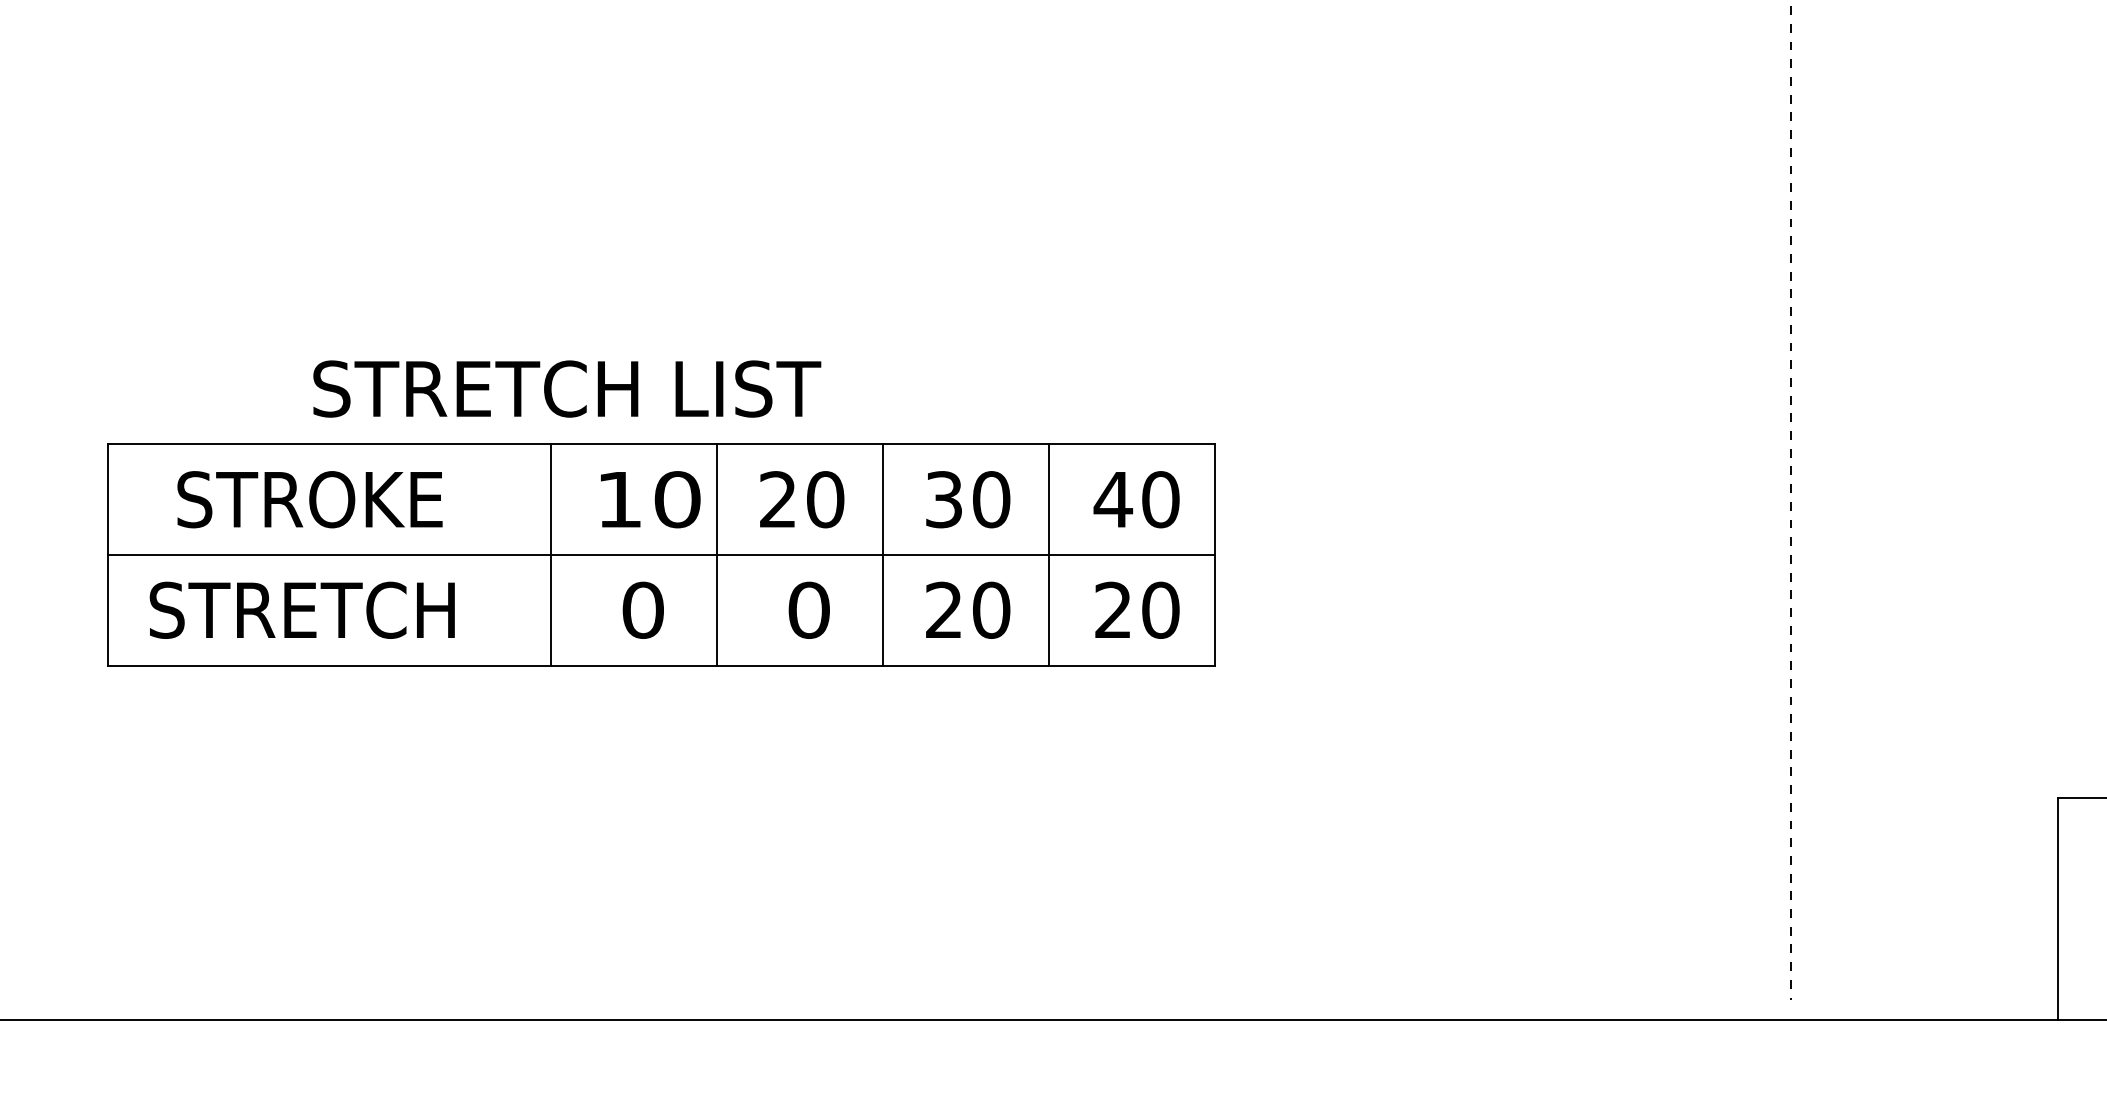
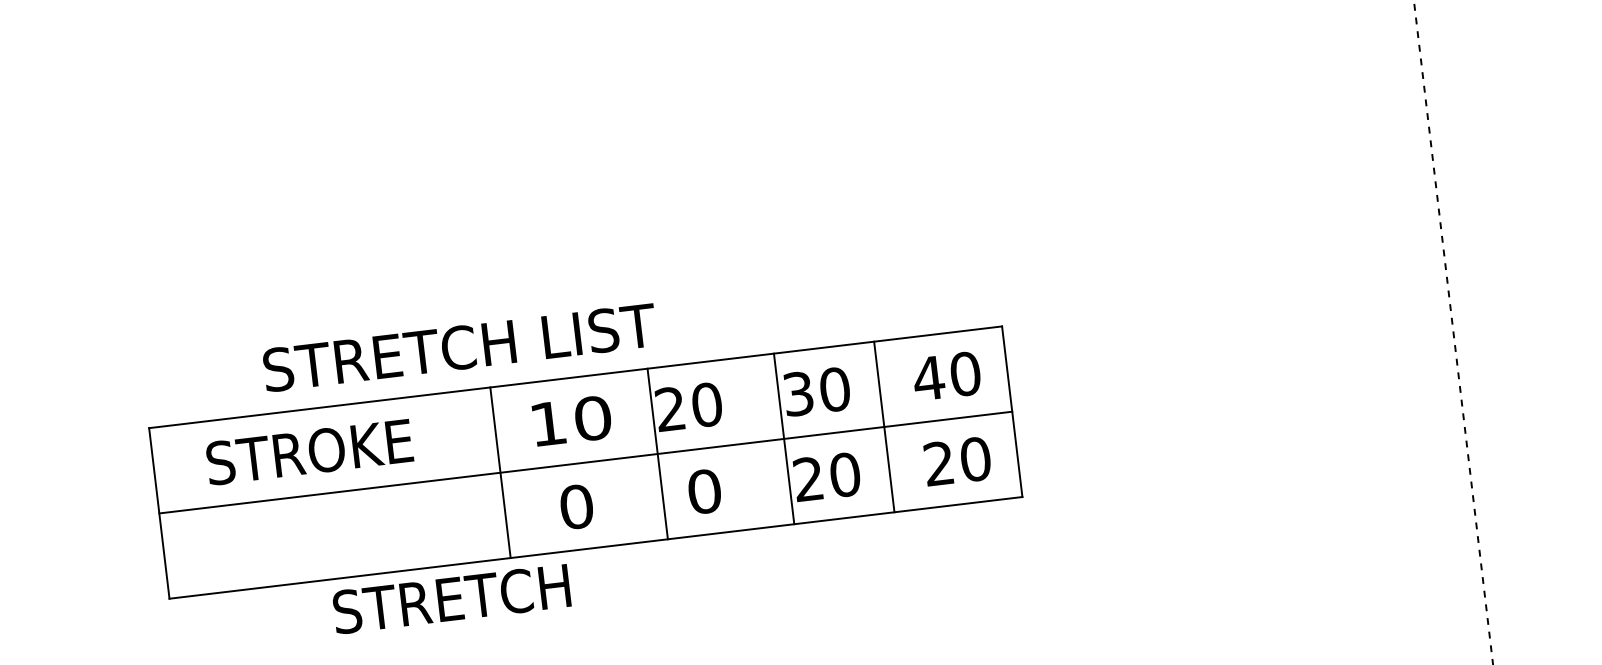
text: (567, 388) -> (460, 347), moved
line: (716, 554) -> (657, 453), moved
line: (882, 554) -> (783, 438), moved
text: (301, 609) -> (451, 598), moved

